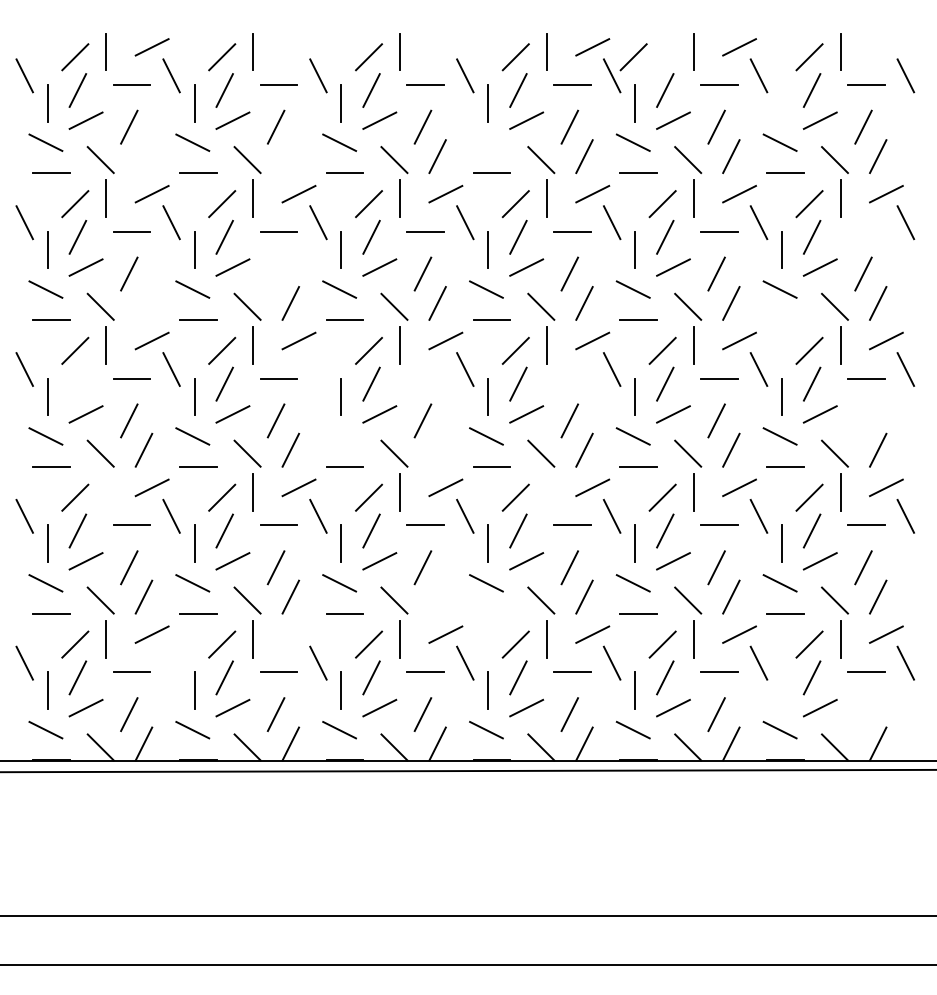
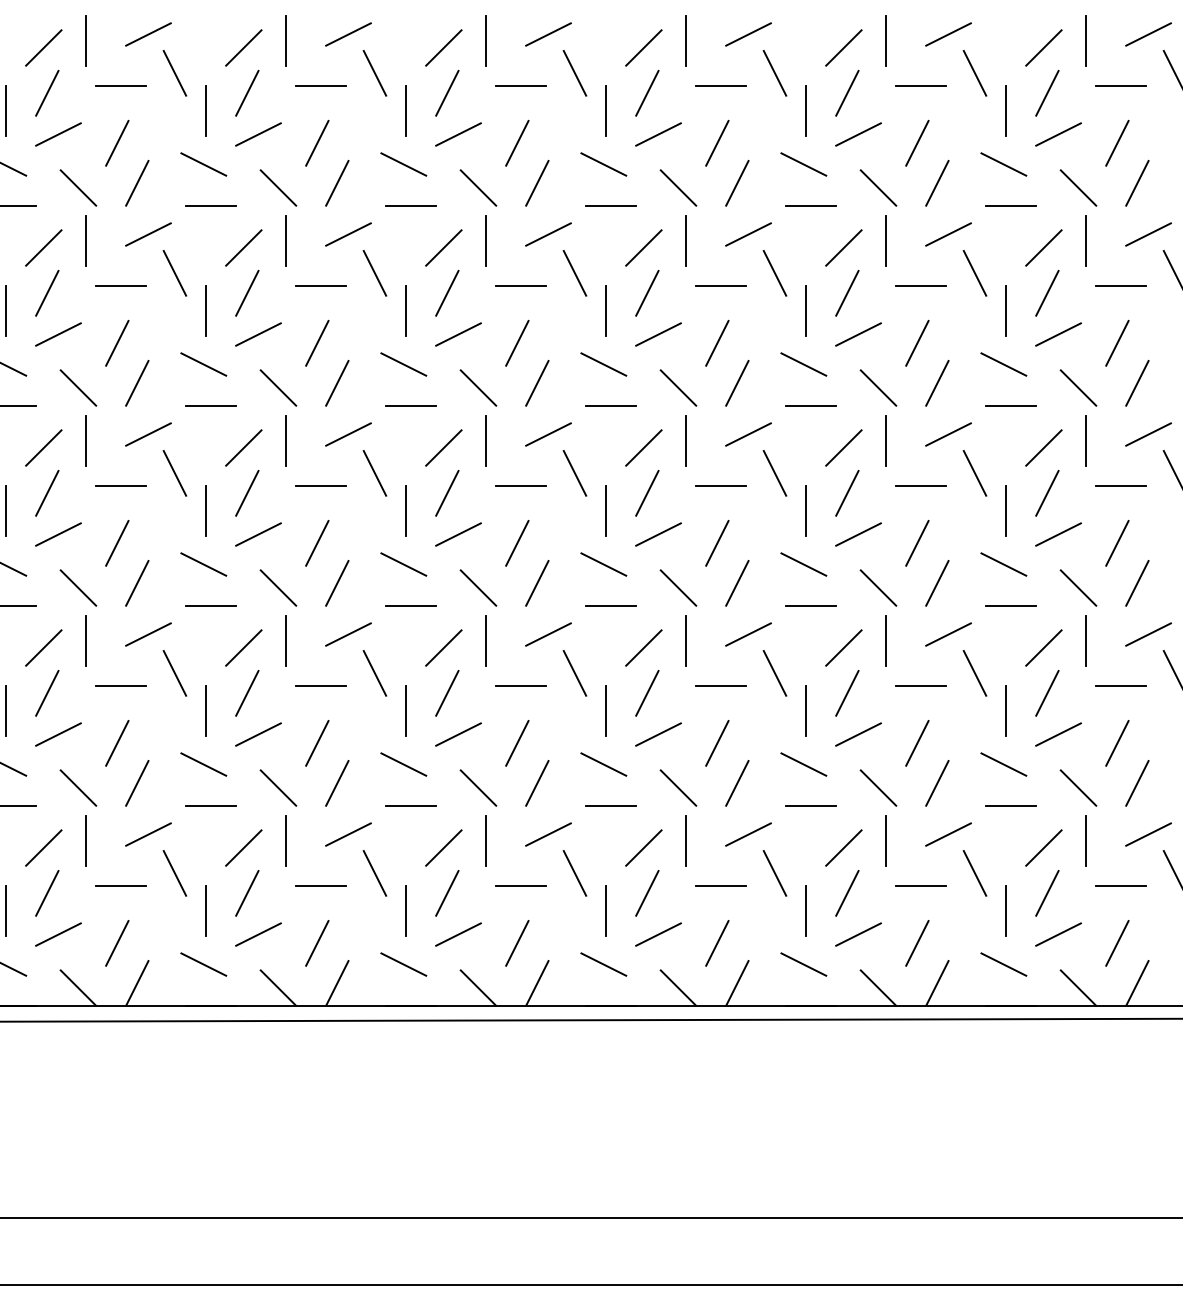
line: (298, 47) -> (347, 34), added
line: (445, 47) -> (548, 34), added
line: (885, 47) -> (1147, 34), added
line: (633, 57) -> (843, 48), moved
line: (781, 102) -> (1005, 109), added
line: (486, 142) -> (603, 164), added
line: (143, 156) -> (136, 183), added
line: (290, 156) -> (336, 183), added
line: (865, 231) -> (1120, 285), added
line: (275, 273) -> (316, 342), added
line: (143, 303) -> (136, 383), added
line: (785, 319) -> (1011, 405), added
line: (318, 369) -> (375, 473), added
line: (425, 378) -> (520, 485), added
line: (572, 378) -> (720, 485), added
line: (77, 383) -> (46, 492), added
line: (863, 420) -> (1117, 542), added
line: (339, 436) -> (403, 564), added
line: (437, 449) -> (537, 582), added
line: (106, 492) -> (86, 640), added
line: (546, 492) -> (685, 640), added
line: (437, 596) -> (537, 782), added
line: (491, 613) -> (610, 805), added
line: (298, 634) -> (347, 834), added
line: (171, 662) -> (174, 872), added
line: (781, 690) -> (1005, 910), added
line: (863, 714) -> (1117, 943), added

